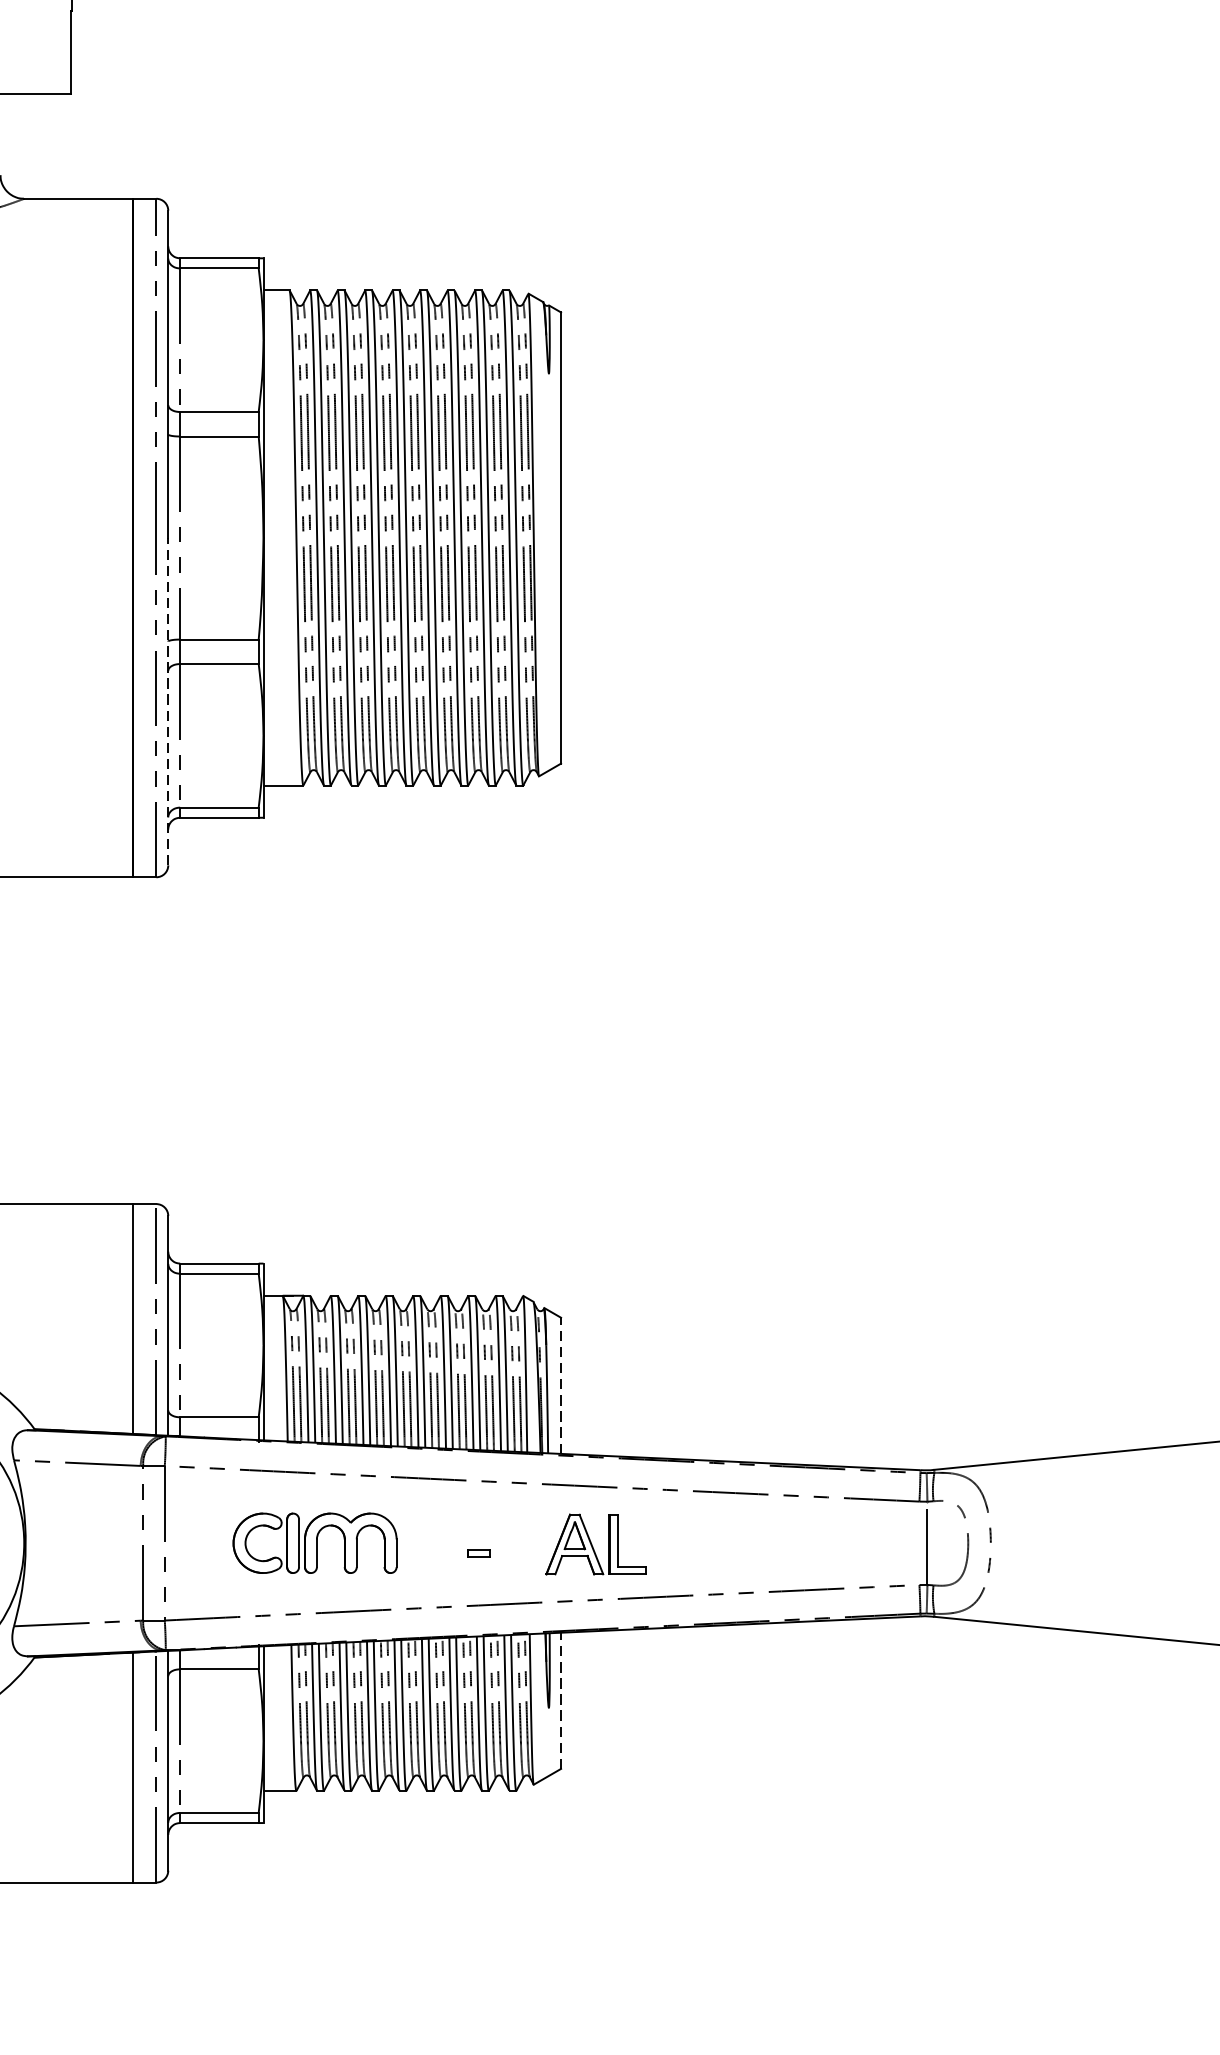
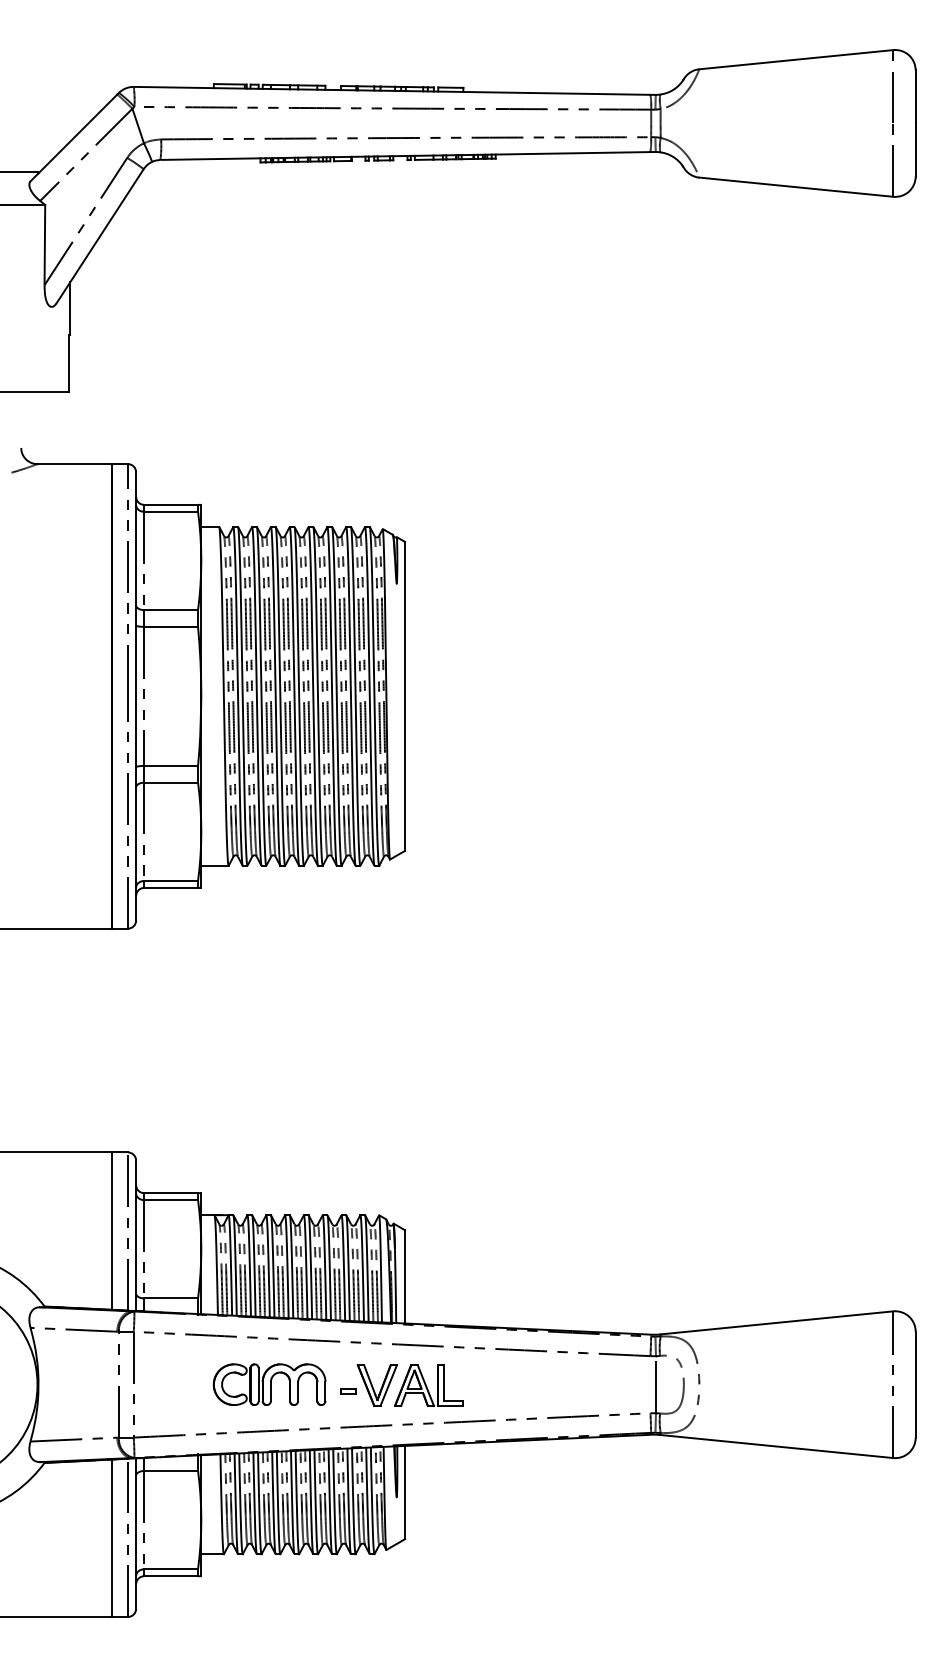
line: (168, 700) -> (136, 807), dashed -> solid
line: (561, 1385) -> (405, 1276), dashed -> solid
part: (314, 1543) -> (269, 1384), moved
part: (519, 1544) -> (376, 1385), added
line: (561, 1700) -> (405, 1492), dashed -> solid

